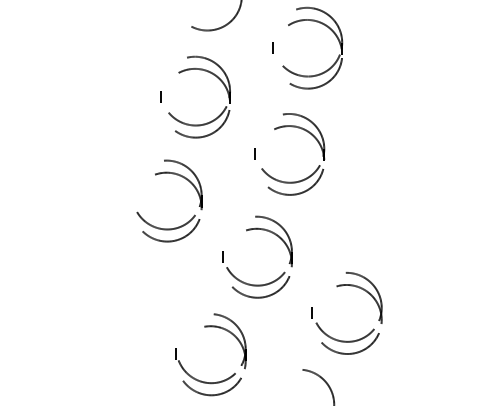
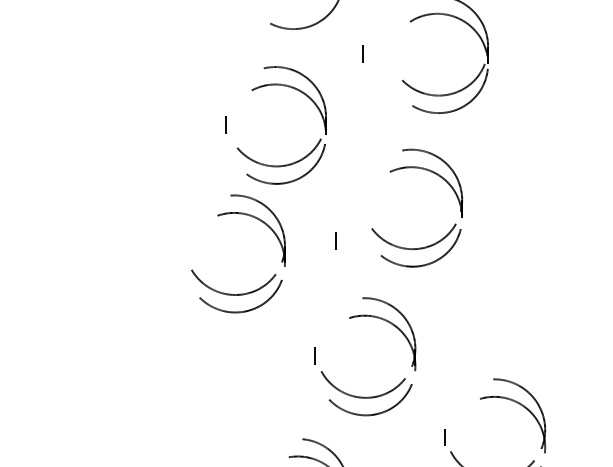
line: (272, 47) -> (362, 53), moved
line: (254, 153) -> (335, 240), moved
part: (176, 175) -> (248, 216), moved

